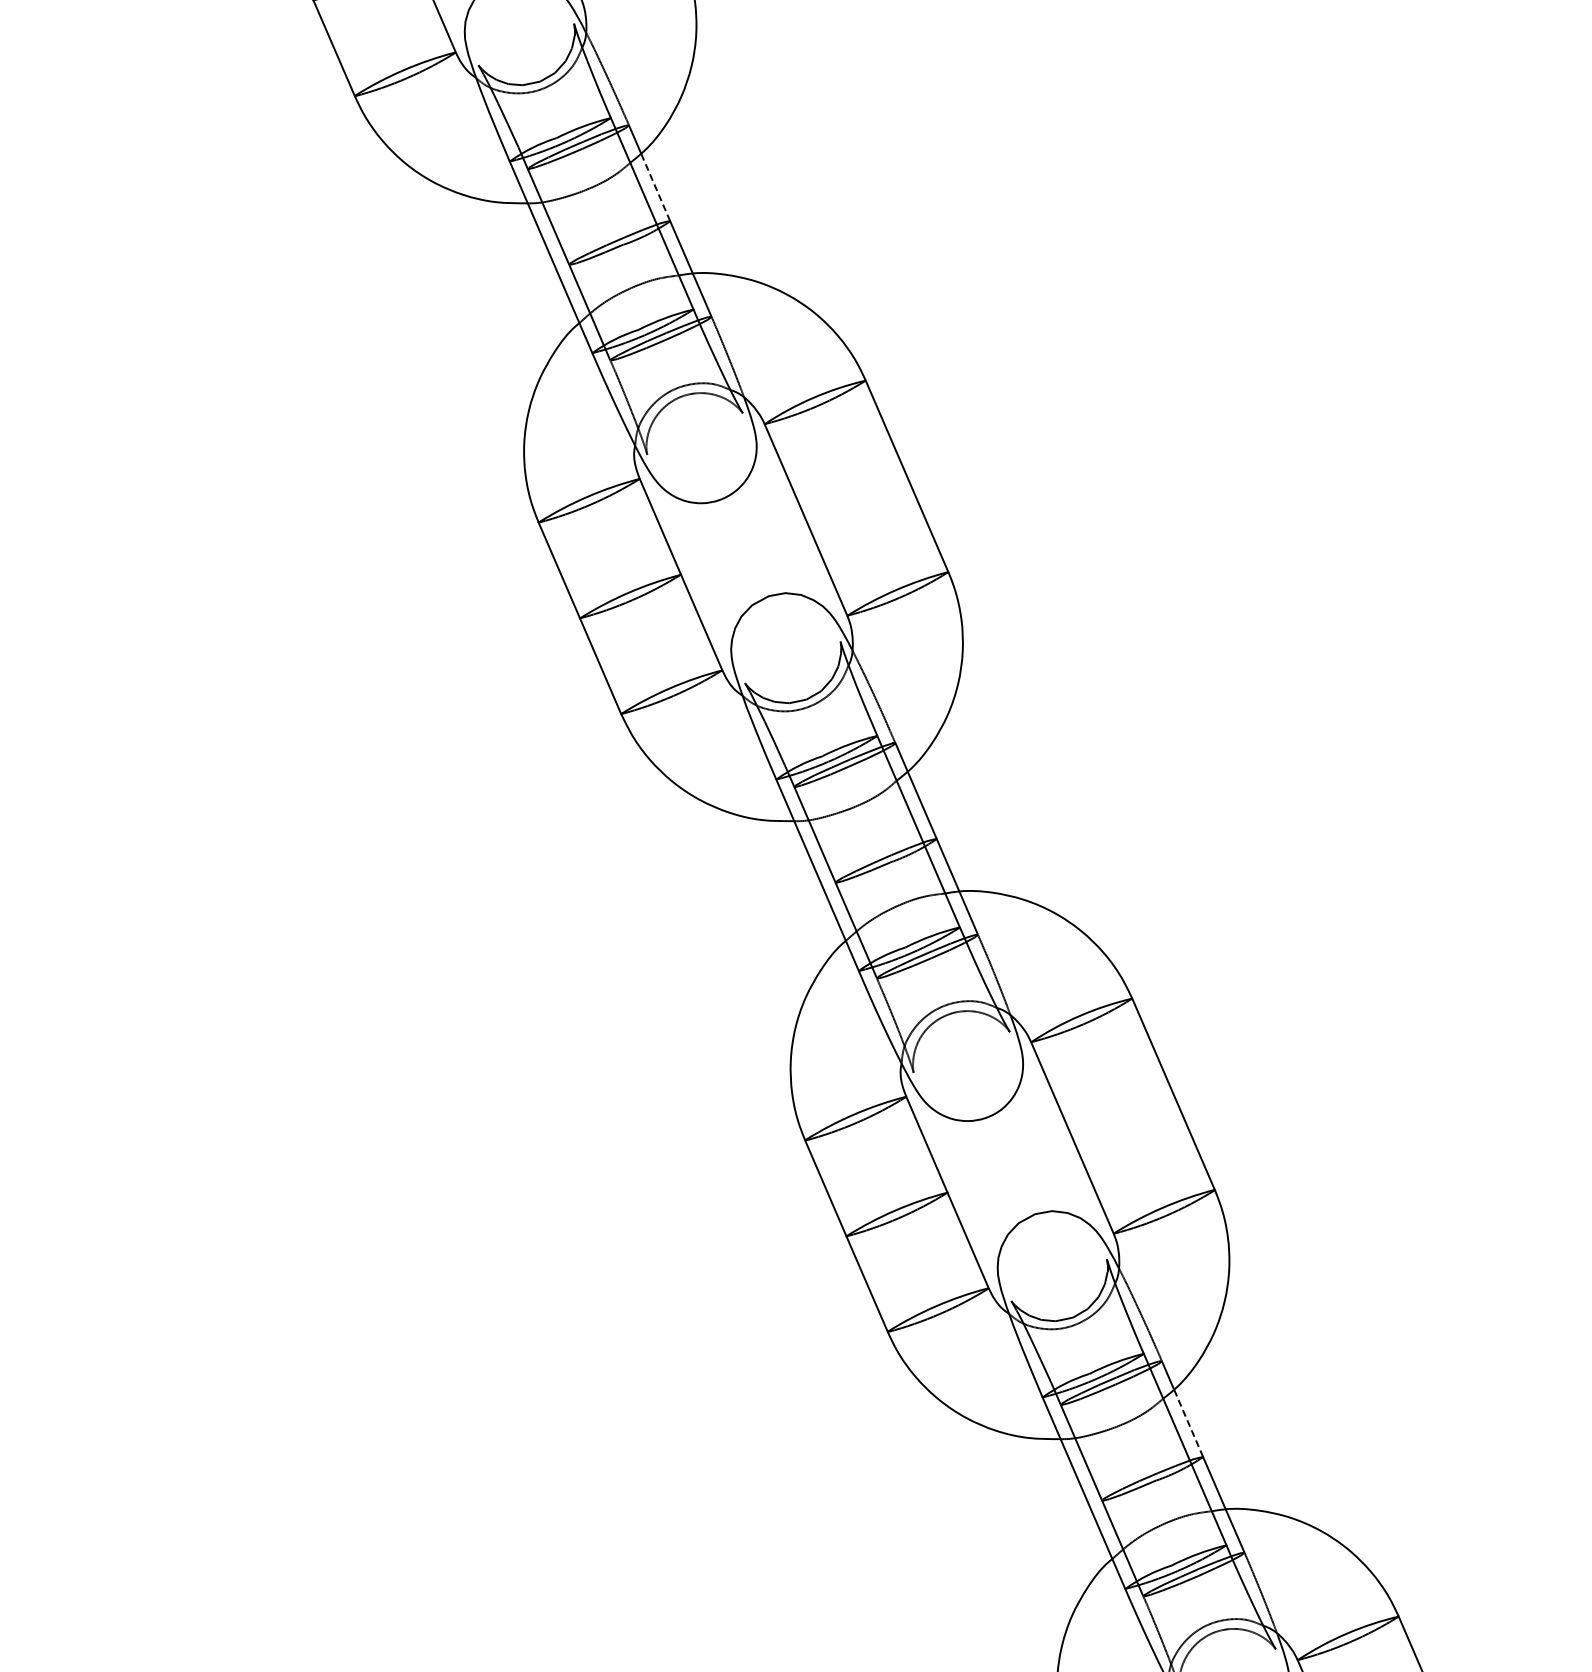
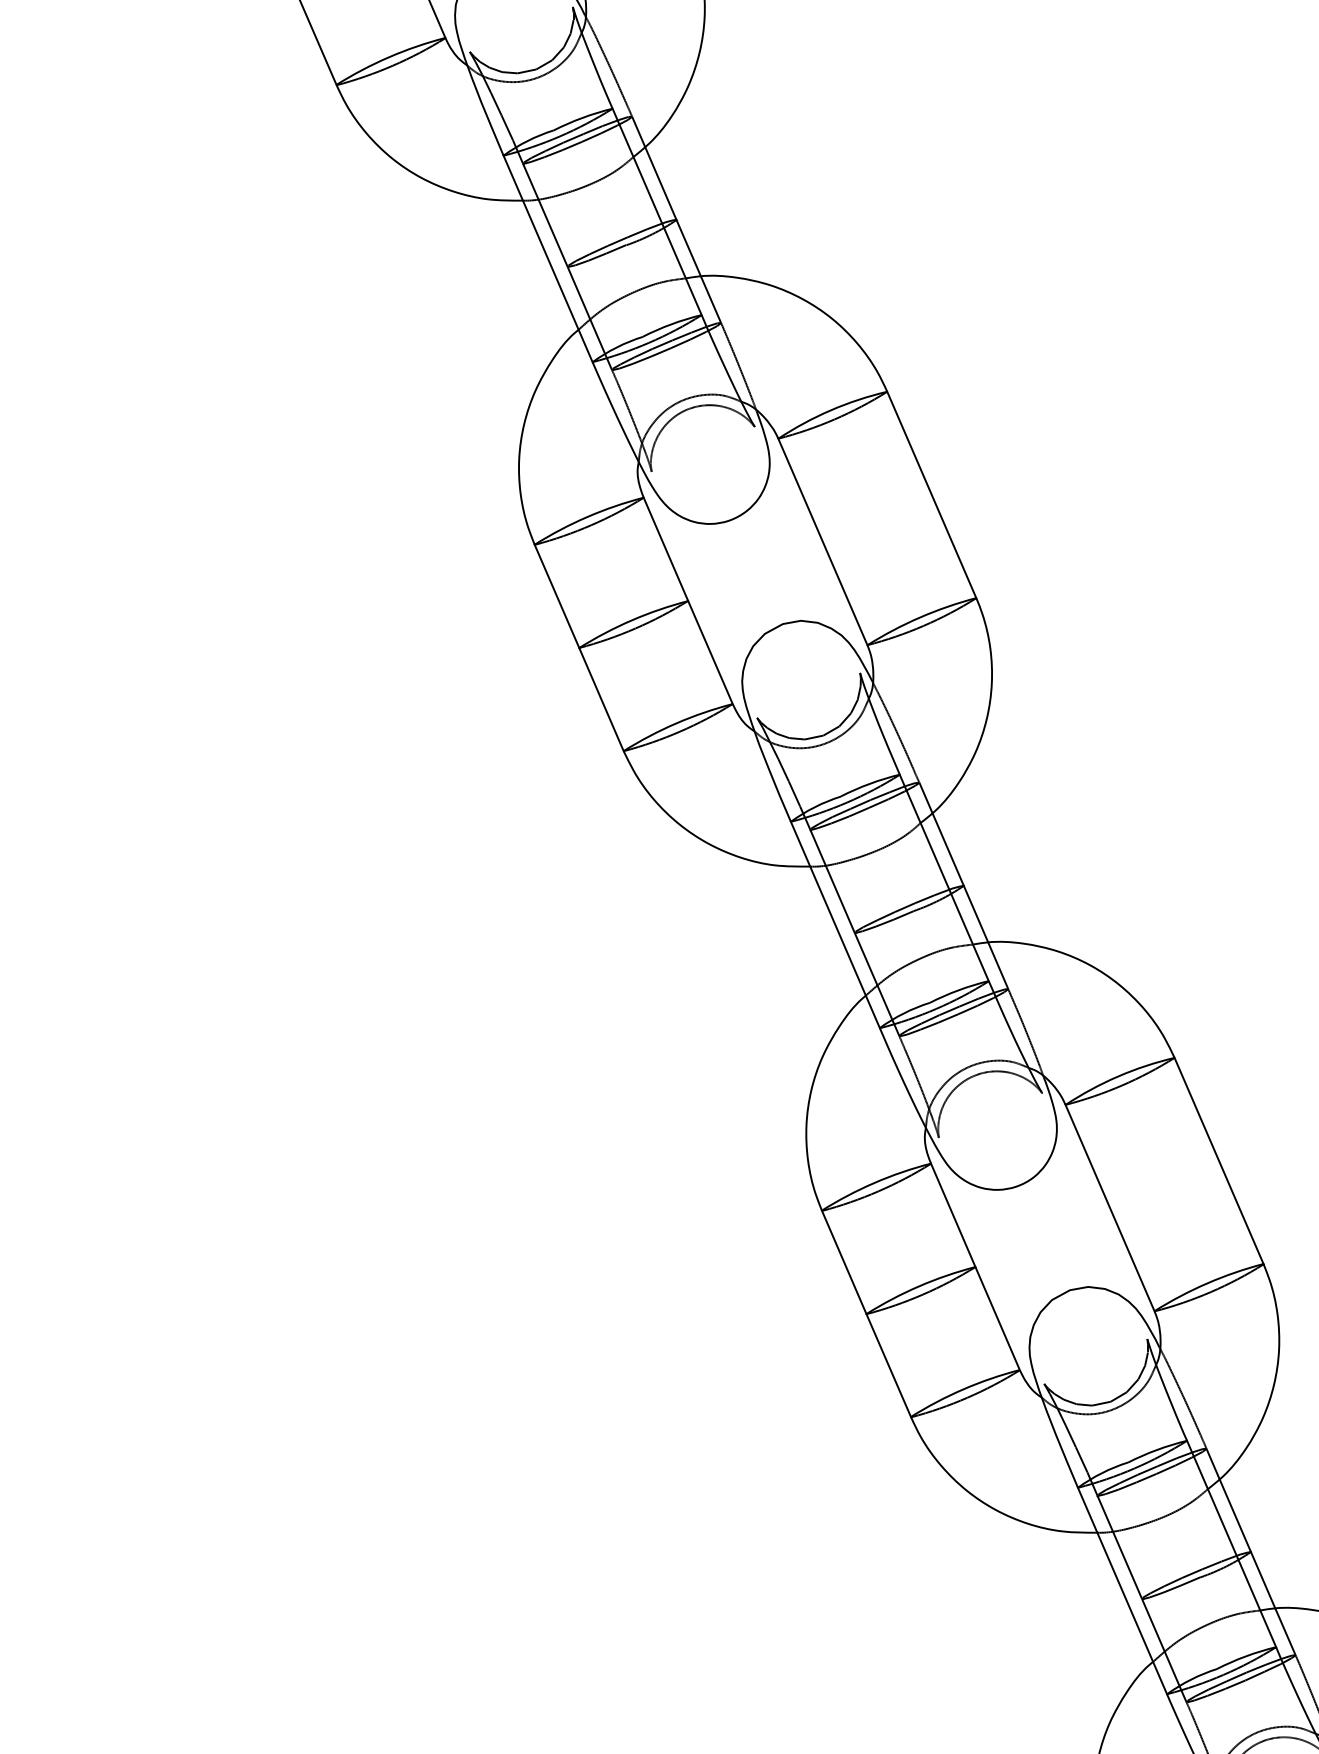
line: (655, 187) -> (660, 183), dashed -> solid
line: (1188, 1423) -> (1235, 1515), dashed -> solid

